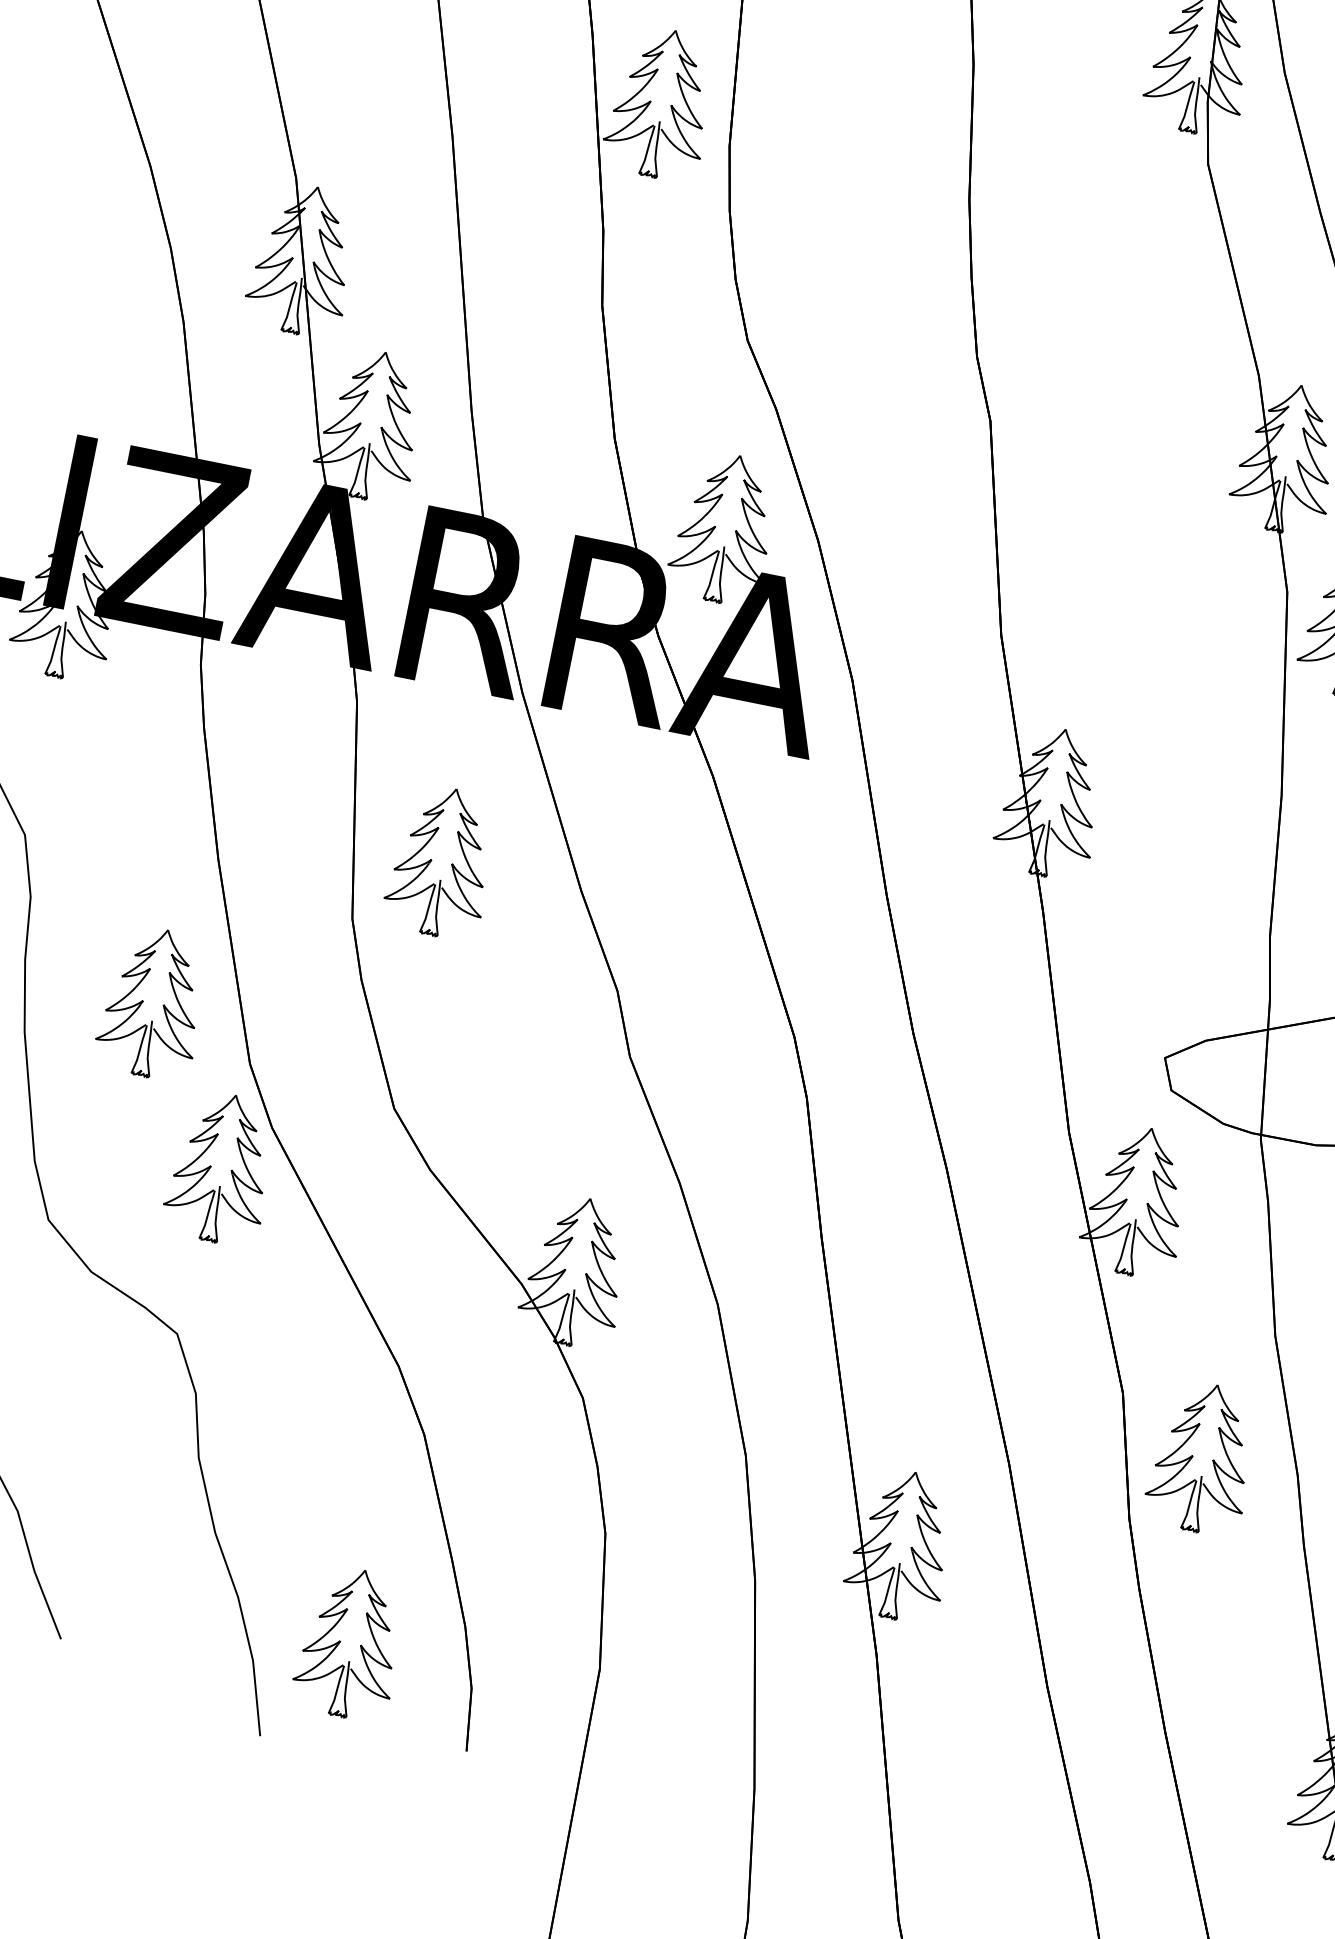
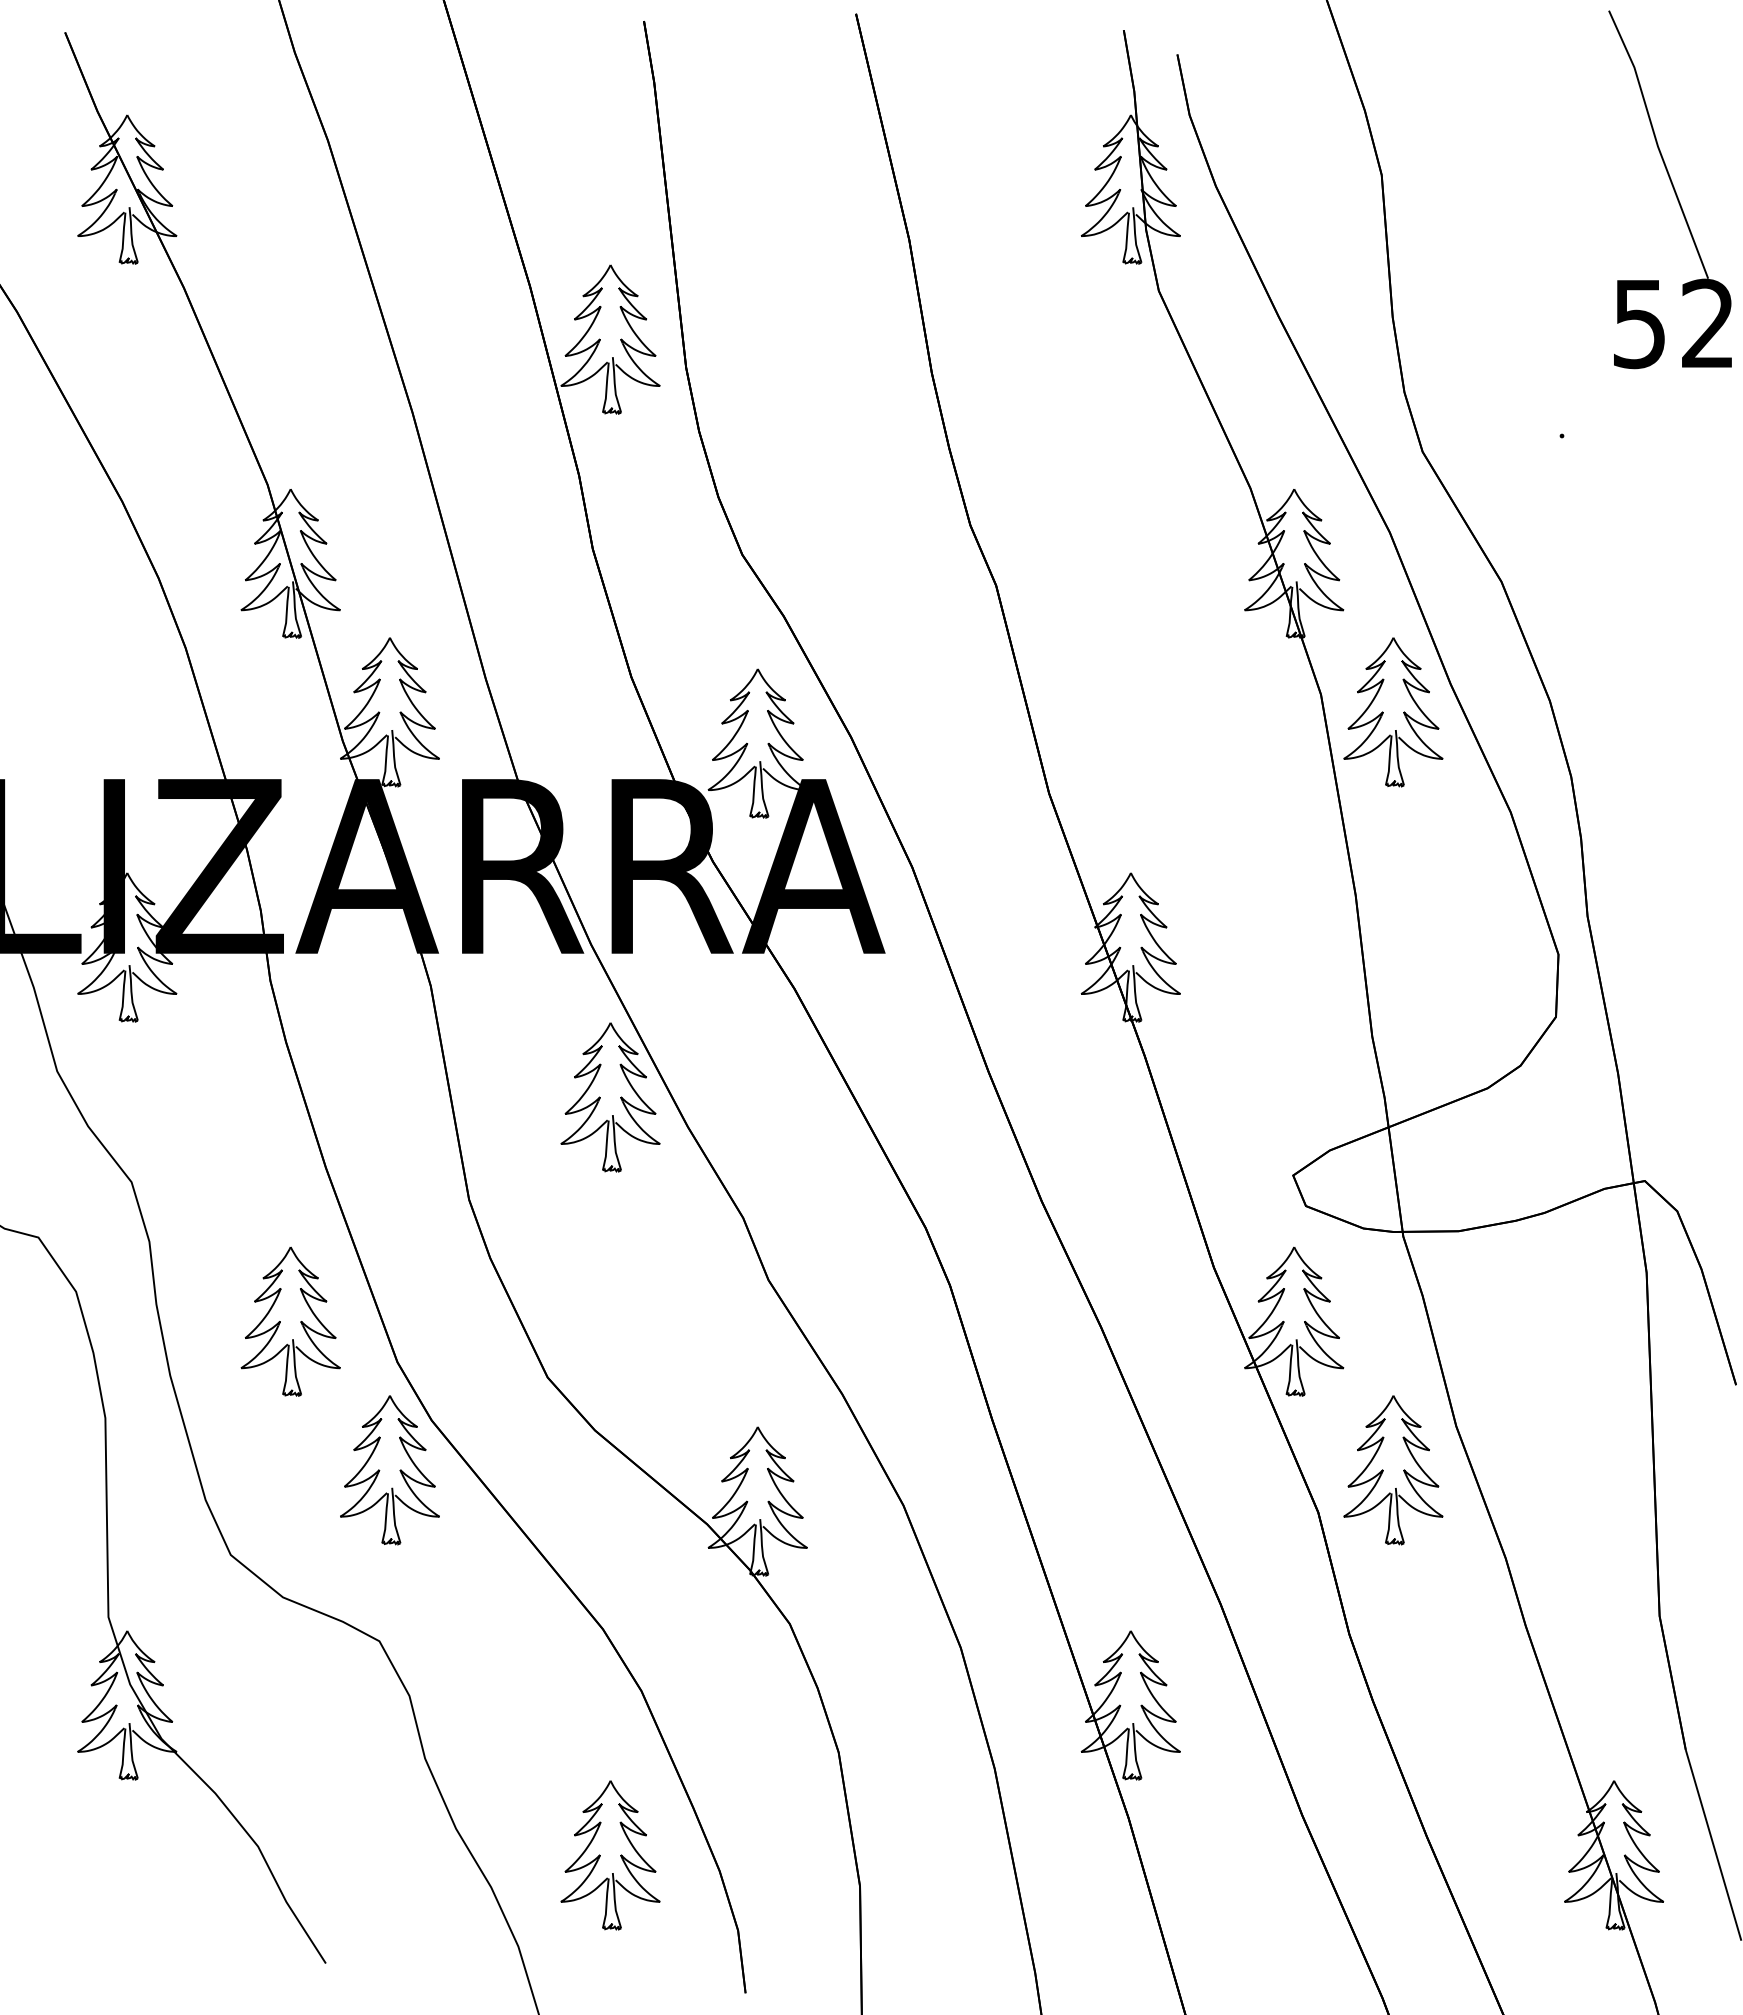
part: (441, 862) -> (610, 1097), moved
part: (1202, 1458) -> (1393, 1470), moved
part: (350, 1643) -> (610, 1855), moved

